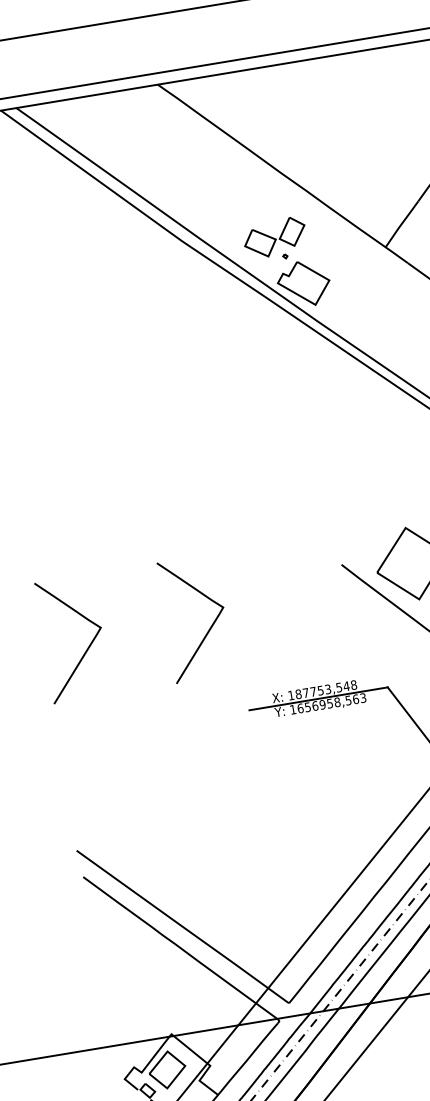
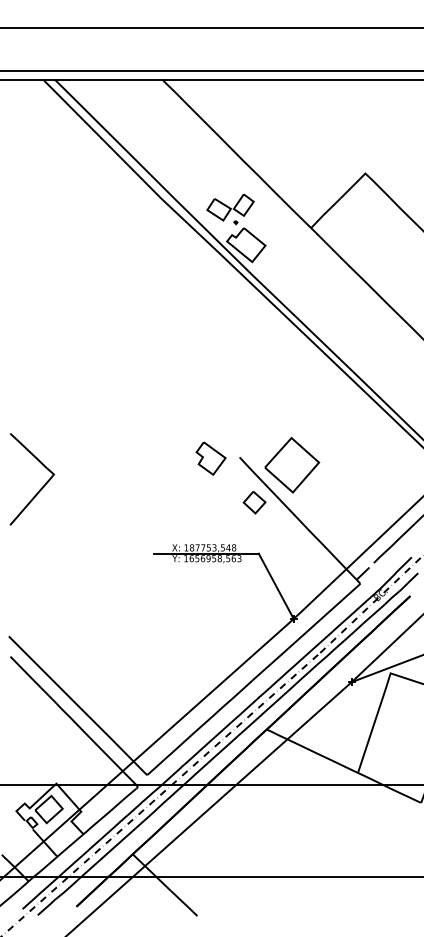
part: (303, 572) -> (210, 458), added
part: (370, 620) -> (254, 502), added
curve: (208, 628) -> (133, 488), removed

